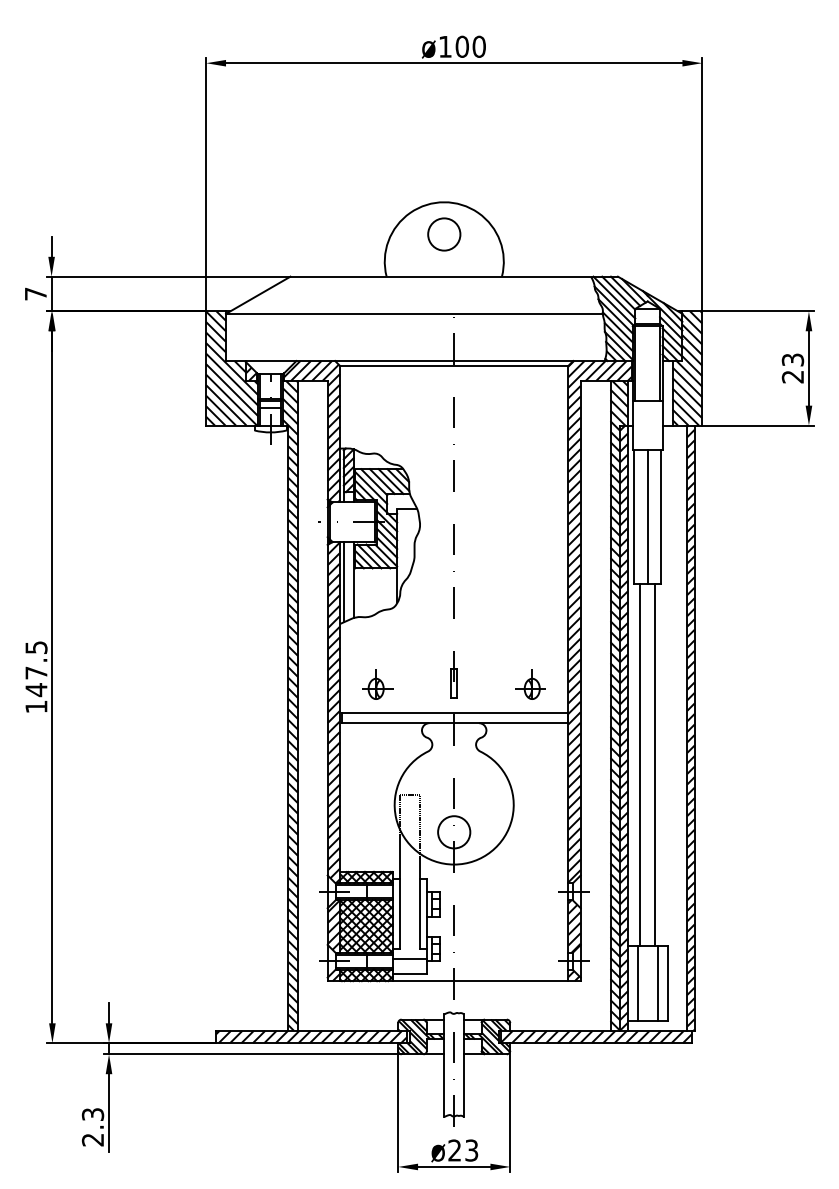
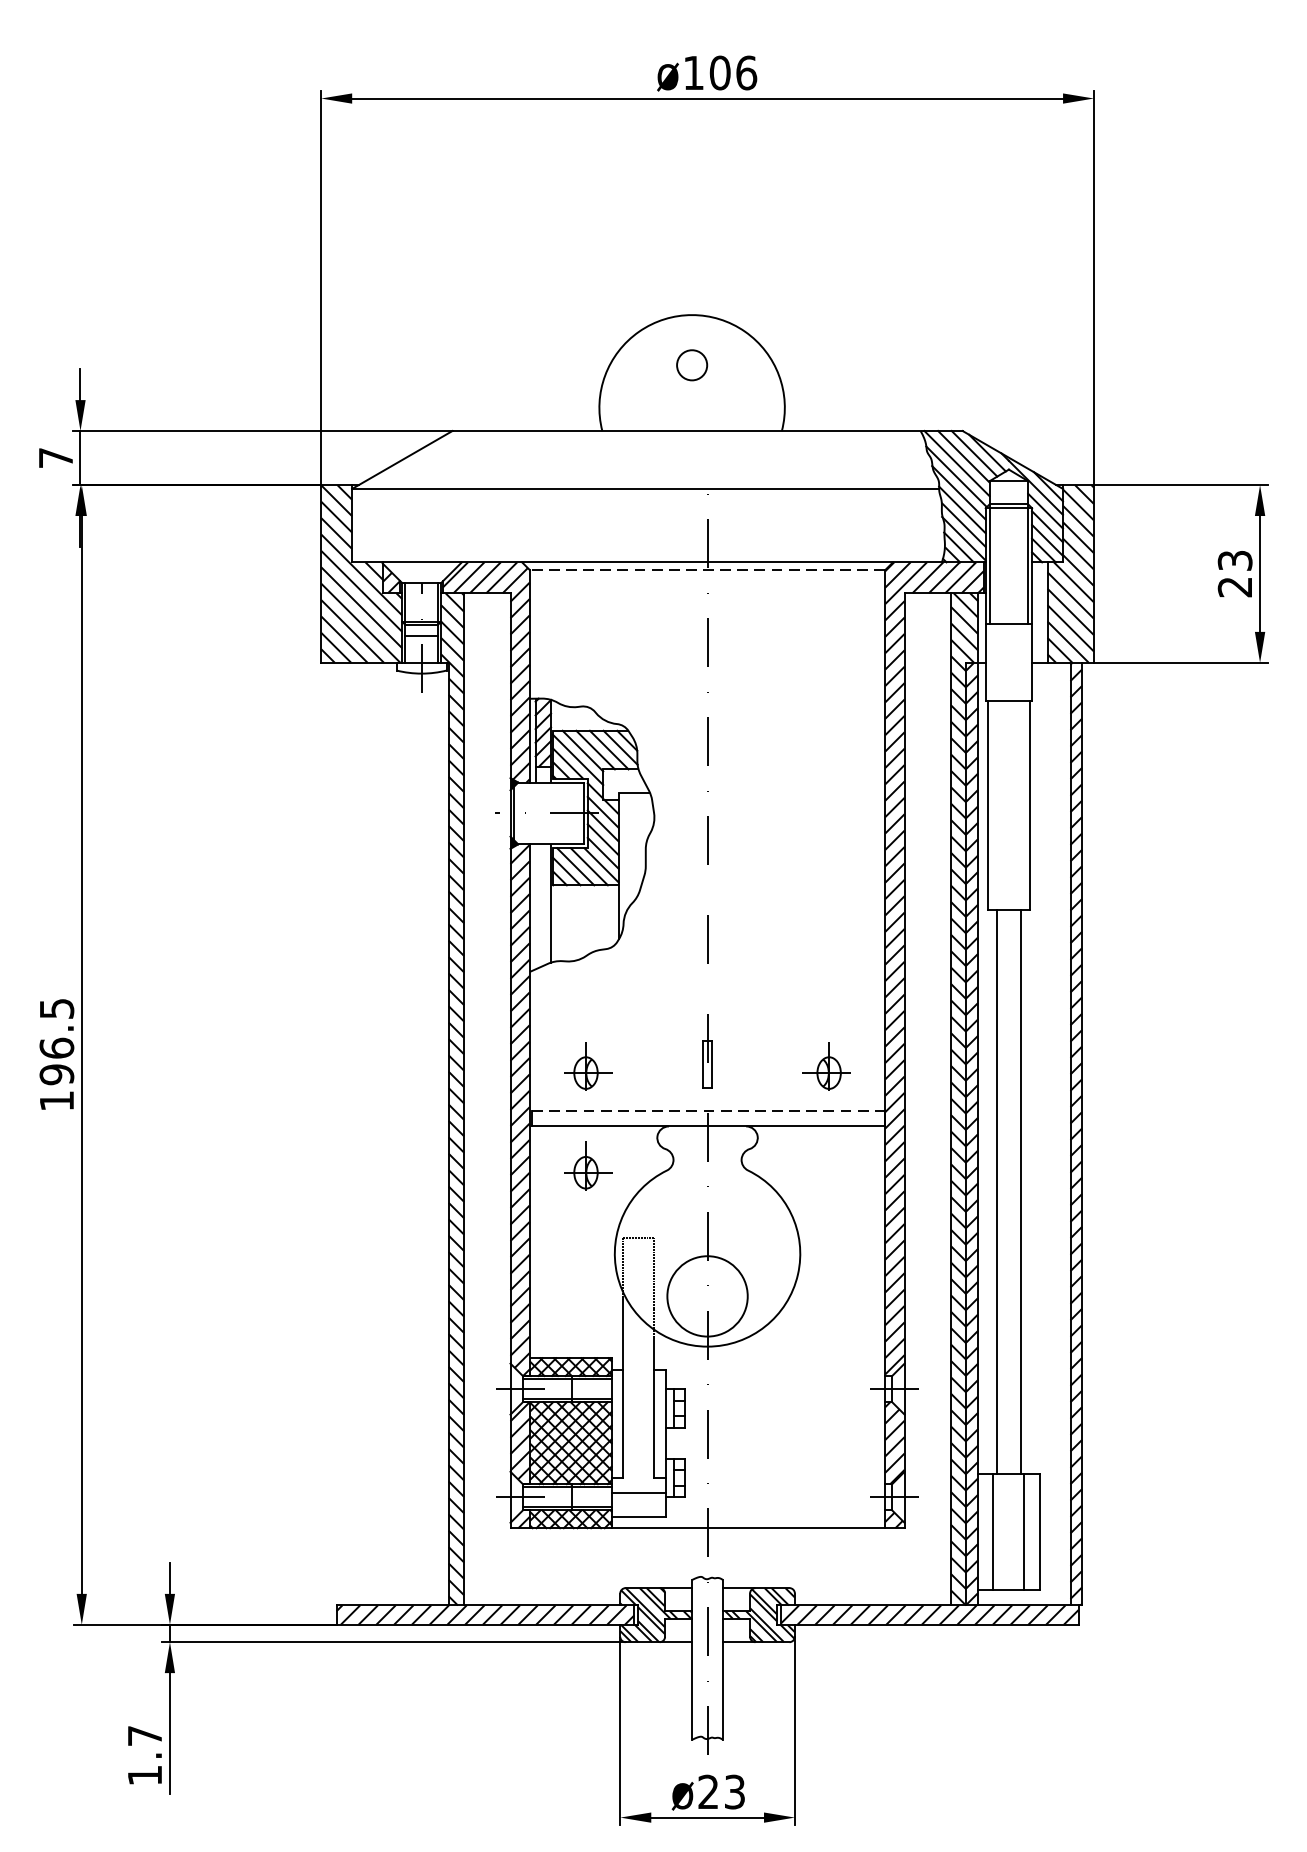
text: (479, 46) -> (746, 72), ø100 -> ø106
circle: (444, 234) -> (692, 365), size x0.6
line: (453, 365) -> (706, 569), solid -> dashed
line: (647, 517) -> (1008, 806), removed
line: (343, 582) -> (535, 907), removed
text: (36, 681) -> (56, 1061), 147.5 -> 196.5
line: (455, 713) -> (709, 1111), solid -> dashed
part: (377, 748) -> (588, 1165), added
circle: (454, 832) -> (708, 1296), size x1.6
text: (92, 1127) -> (144, 1756), 2.3 -> 1.7

